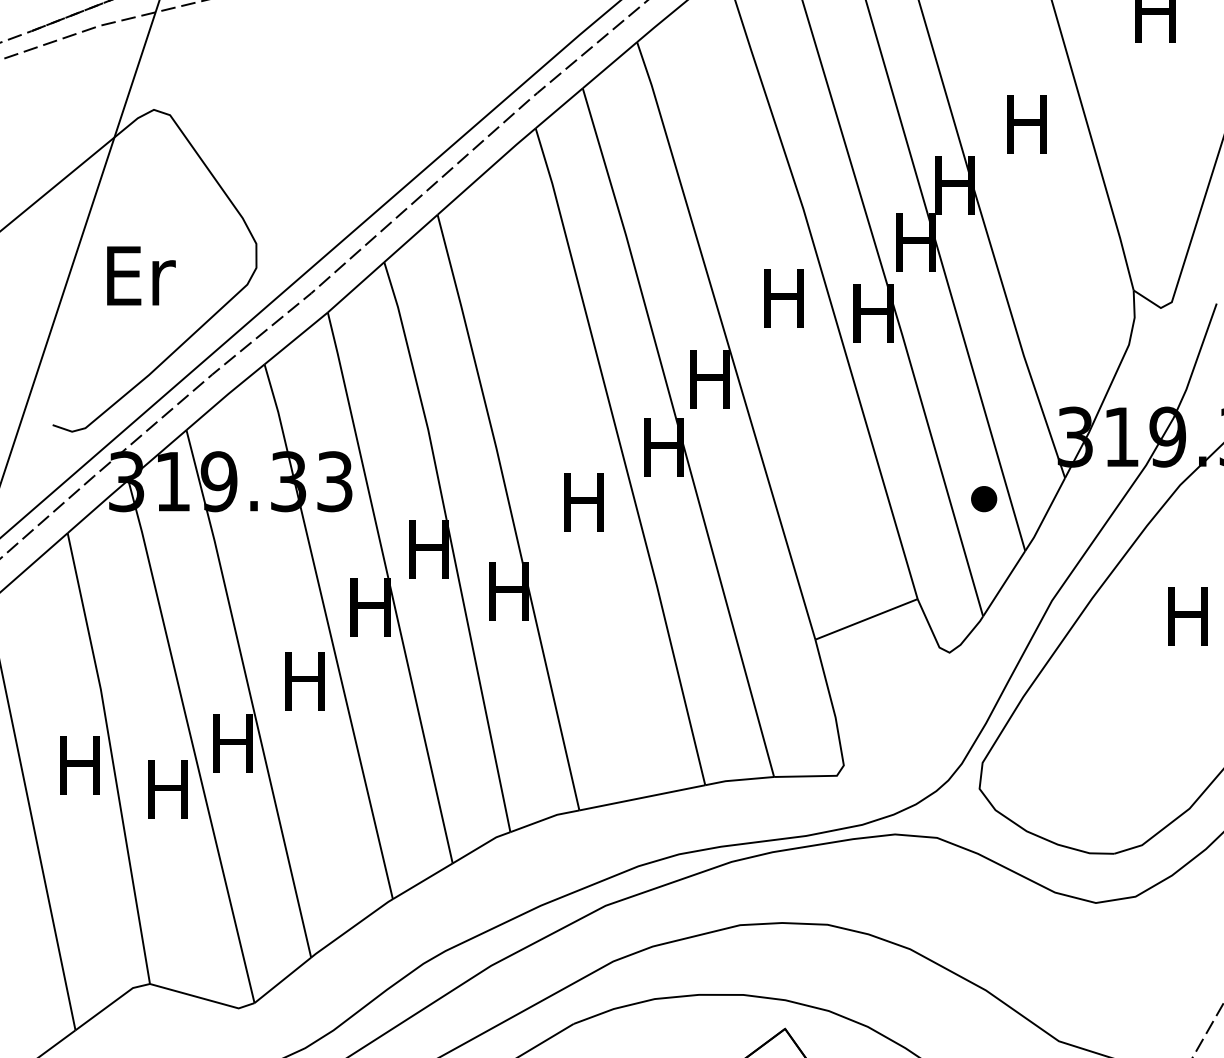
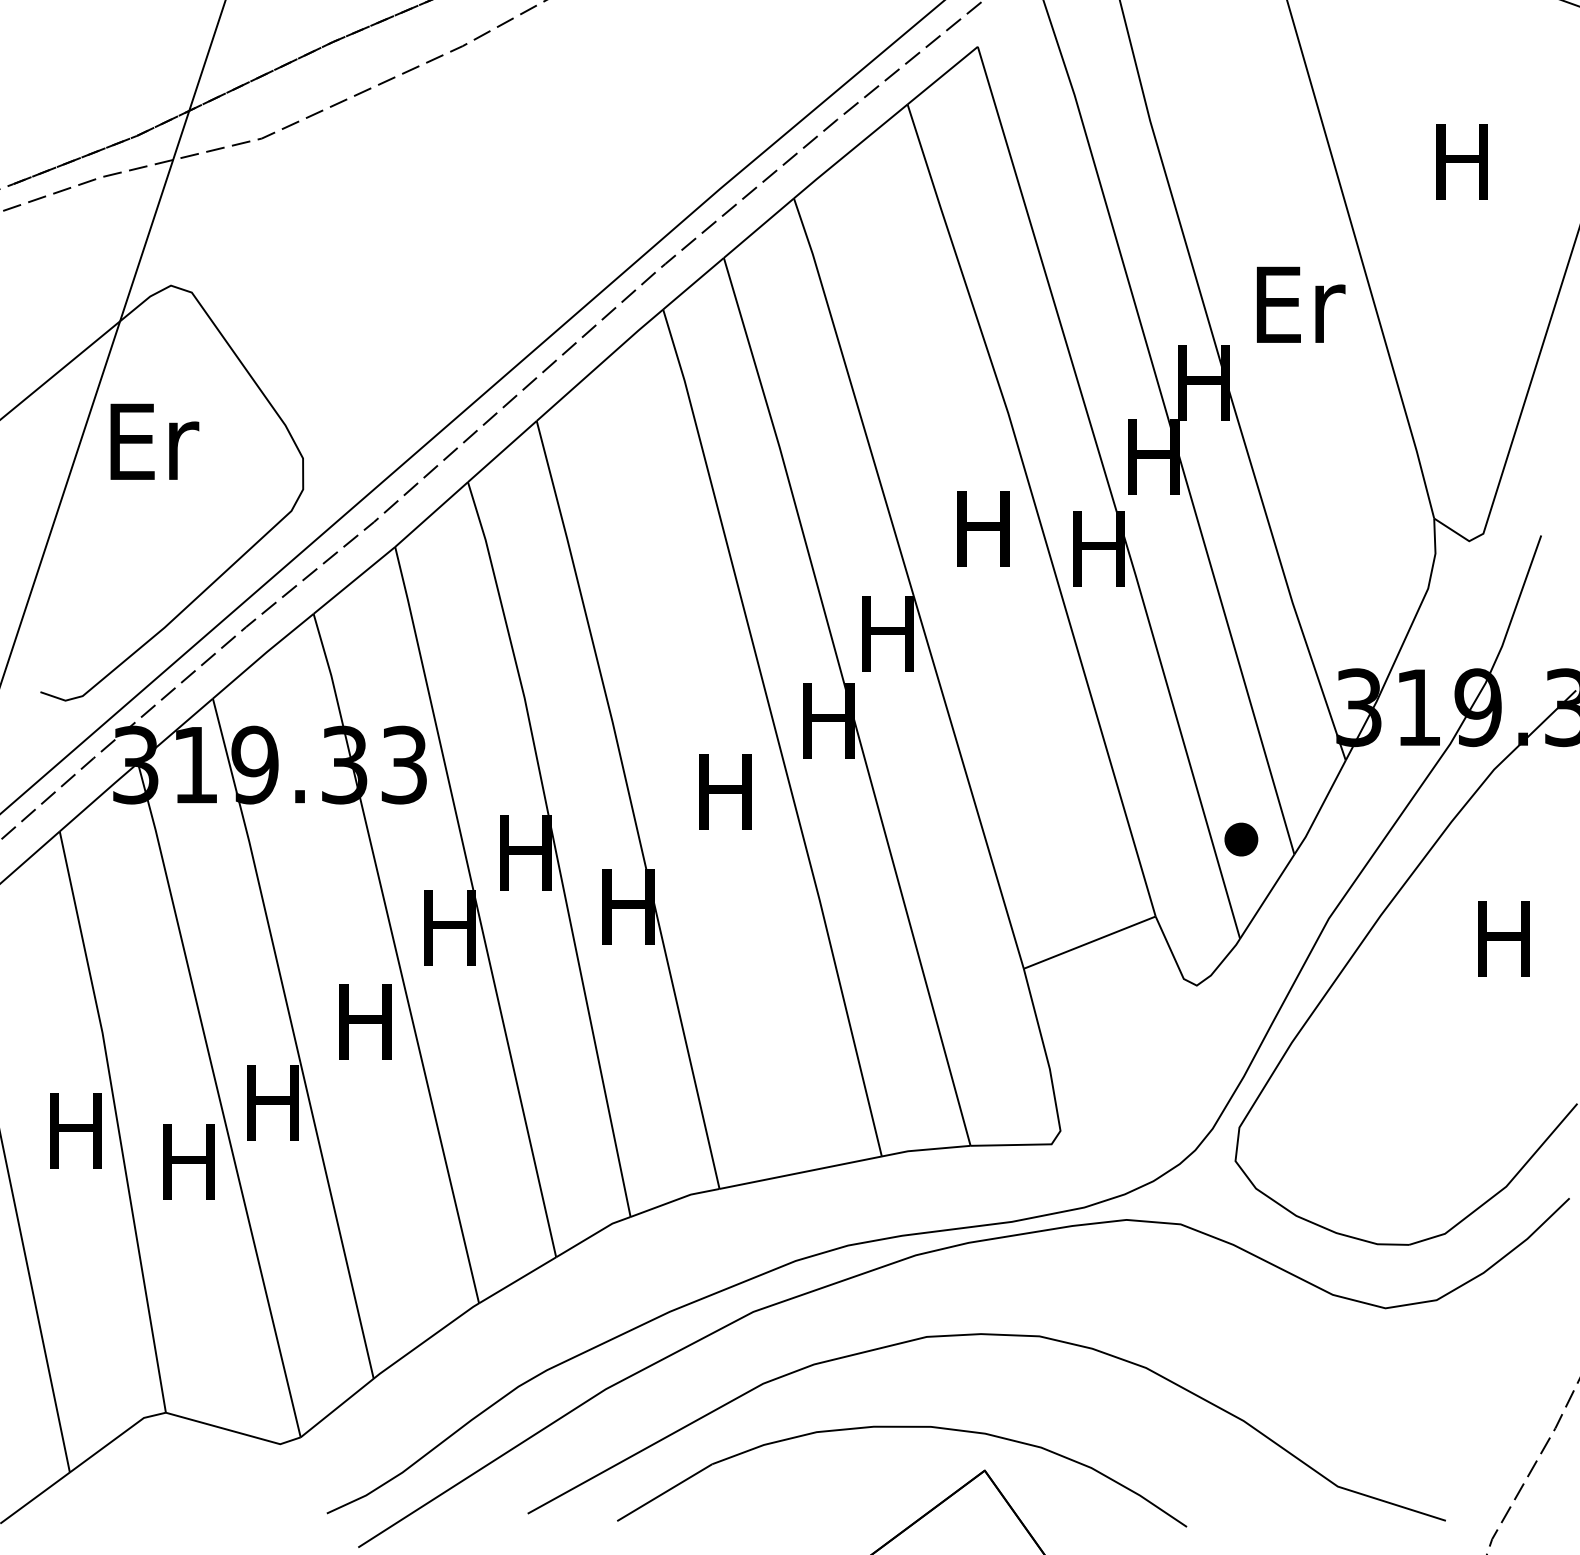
text: (1029, 124) -> (1300, 304), H -> Er
text: (141, 275) -> (154, 441), moved
part: (984, 499) -> (1241, 839), moved

